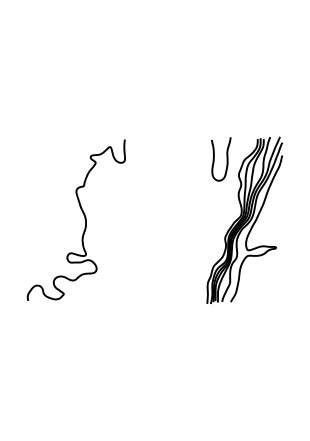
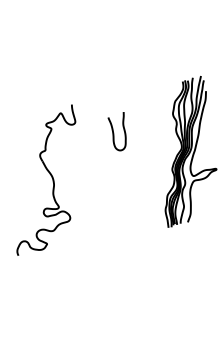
curve: (226, 159) -> (123, 131), moved

